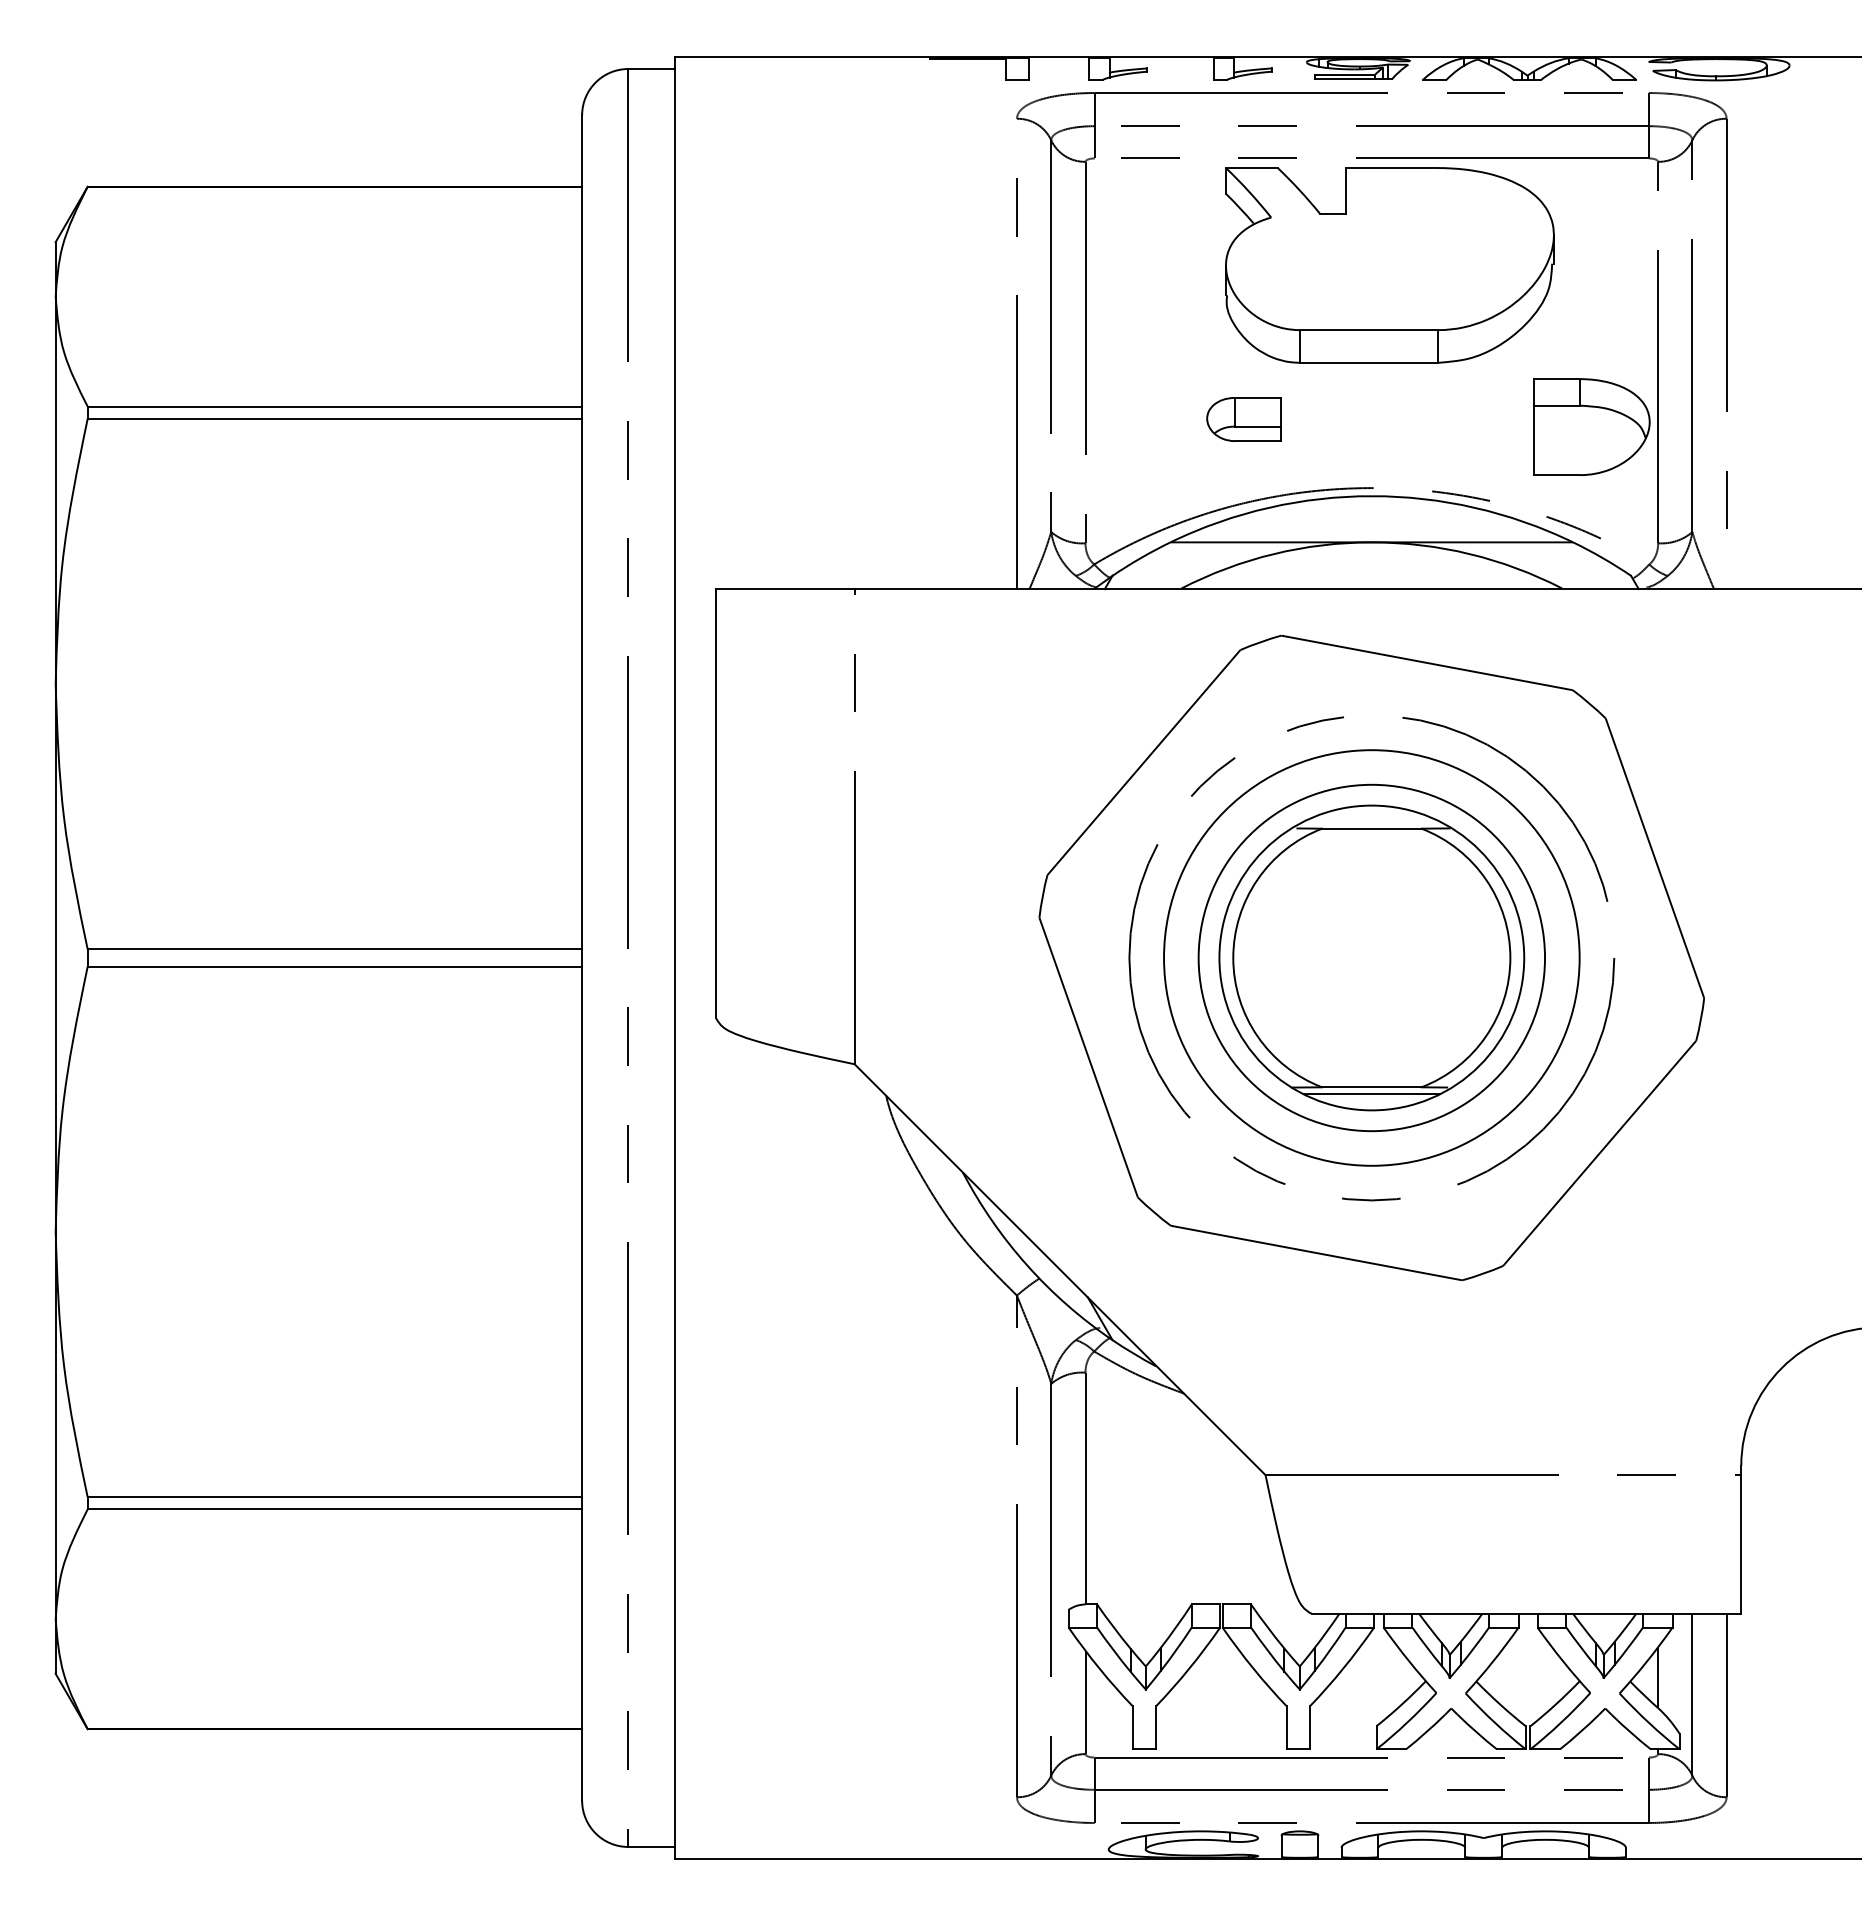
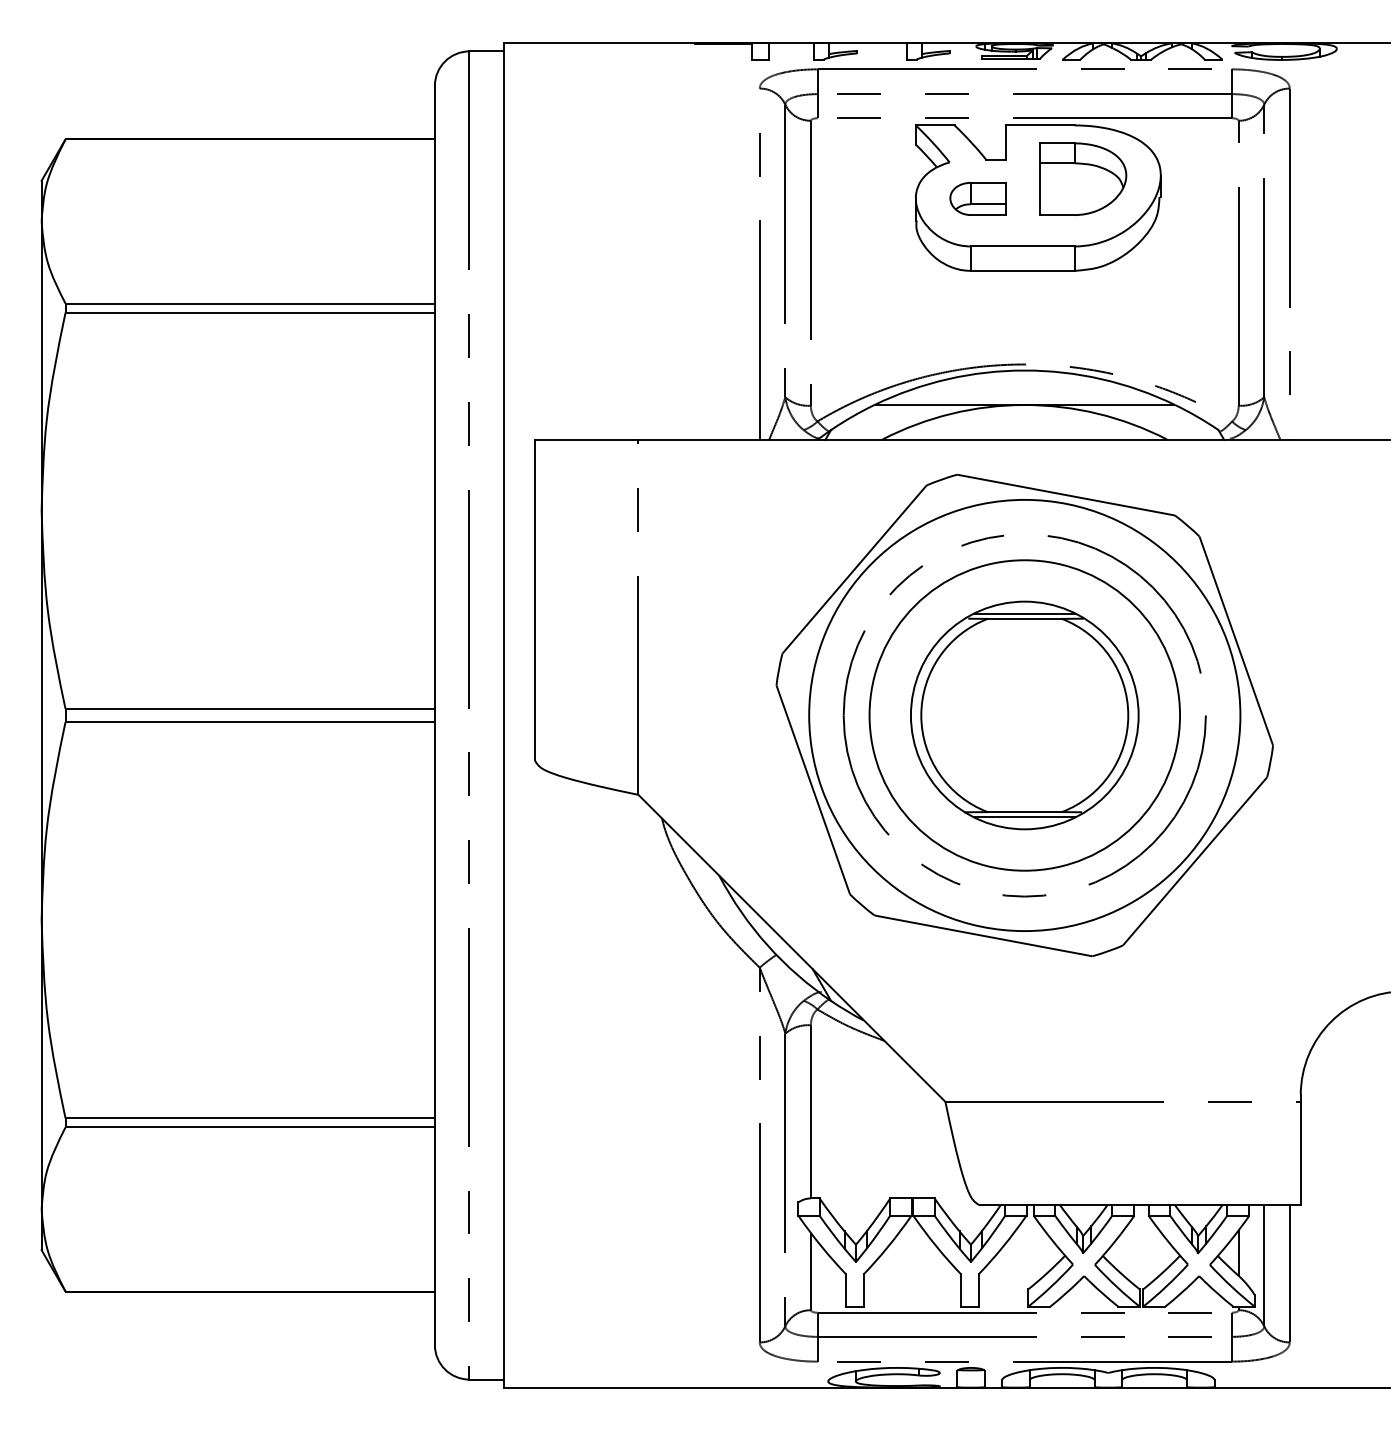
part: (1243, 419) -> (977, 198), moved
part: (1591, 426) -> (1082, 178), moved
line: (1371, 821) -> (1024, 613), added
circle: (1371, 957) -> (1024, 715), size x1.67

